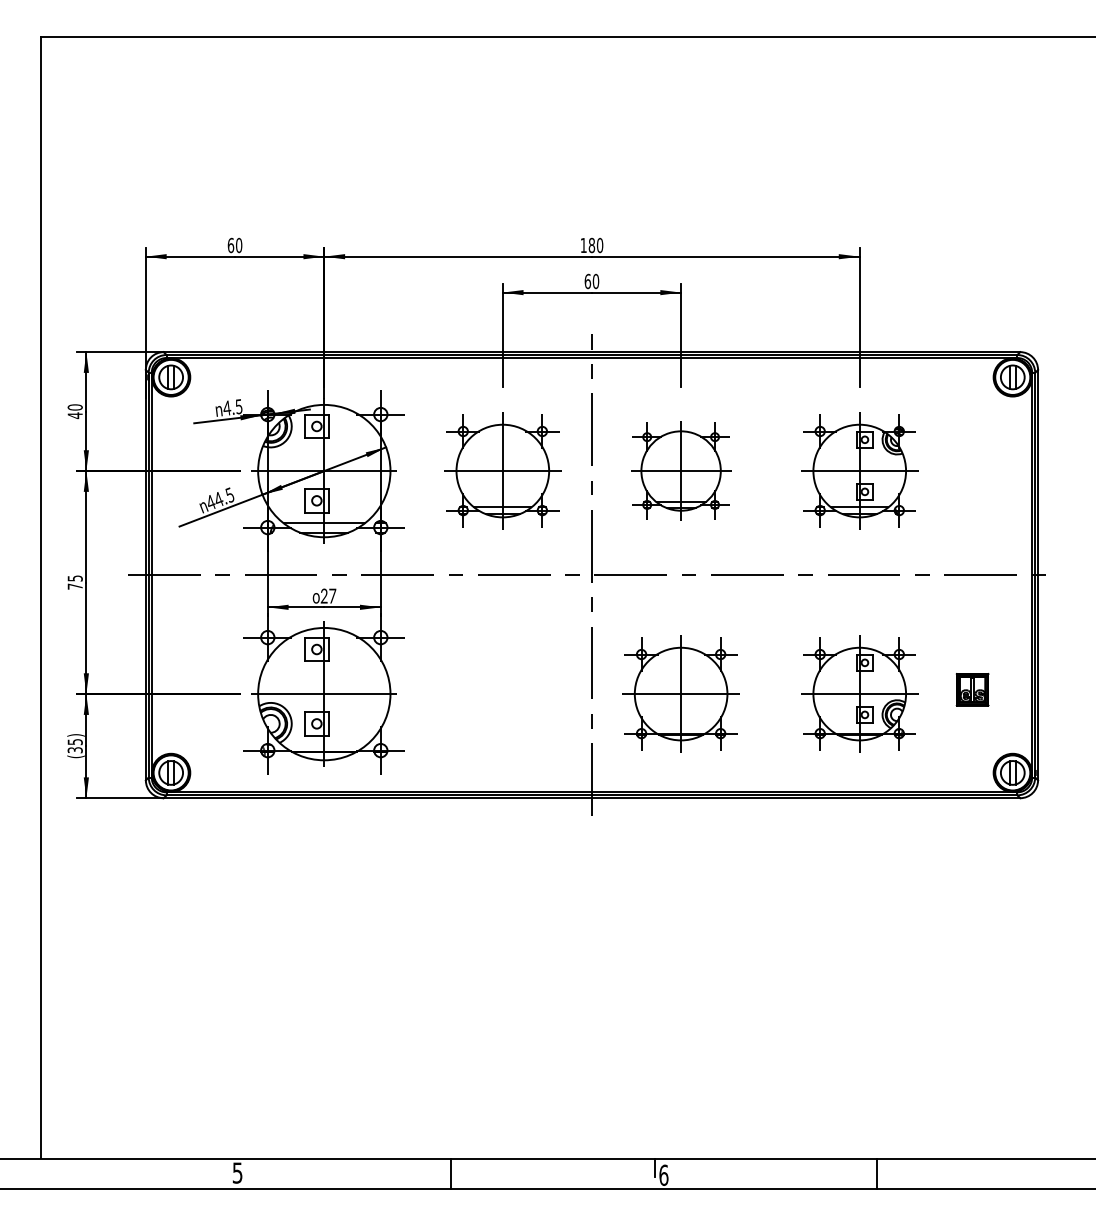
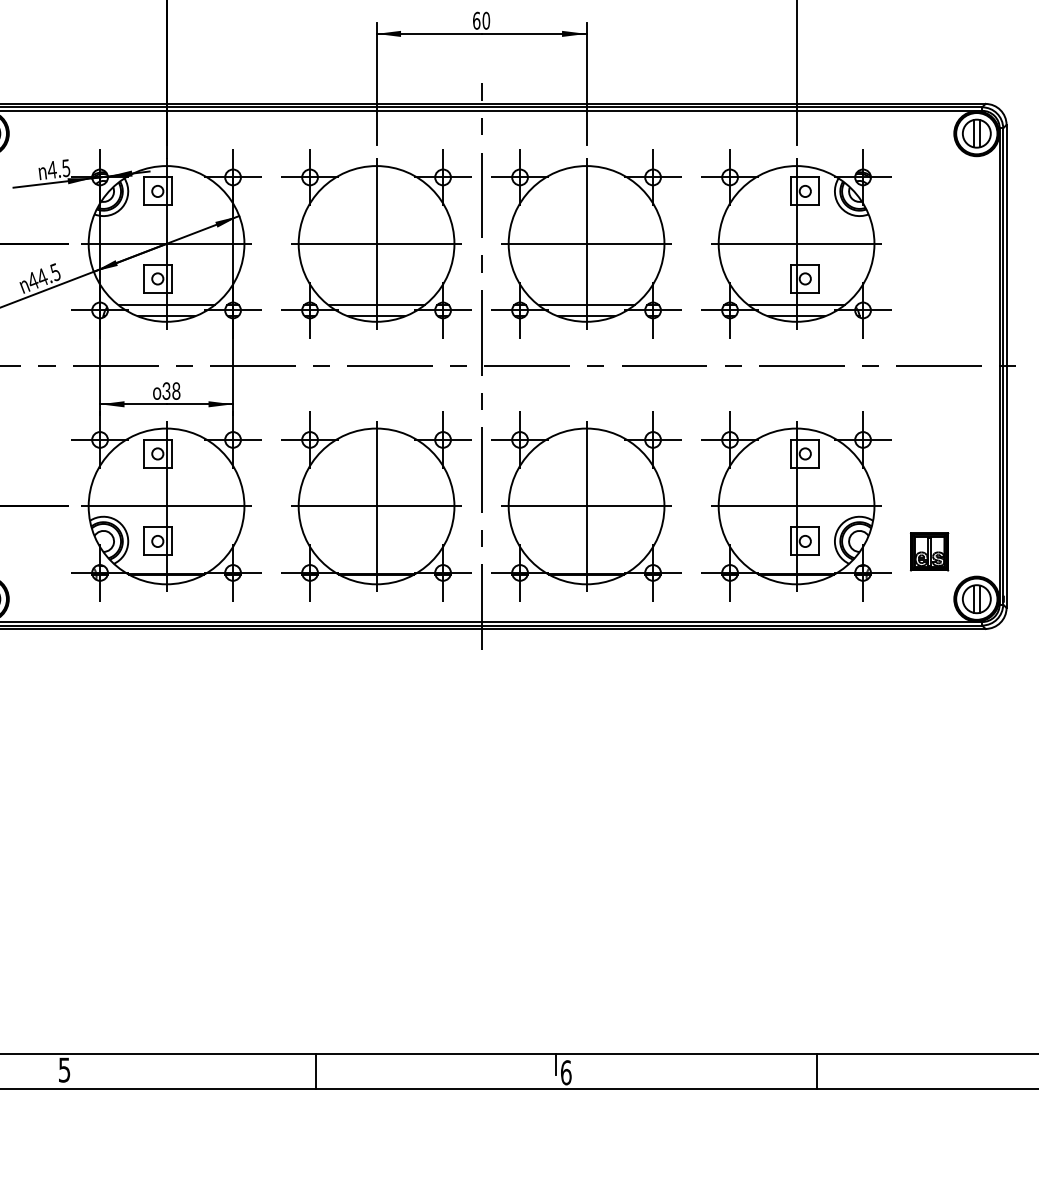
part: (502, 470) -> (376, 243), size x1.43
part: (680, 470) -> (585, 243), size x1.67
part: (859, 470) -> (796, 243), size x1.43
text: (328, 595) -> (171, 390), 27 -> 38
part: (972, 689) -> (929, 551), moved
part: (502, 693) -> (376, 505), added
part: (680, 693) -> (585, 505), size x1.43
part: (859, 693) -> (796, 505), size x1.43

